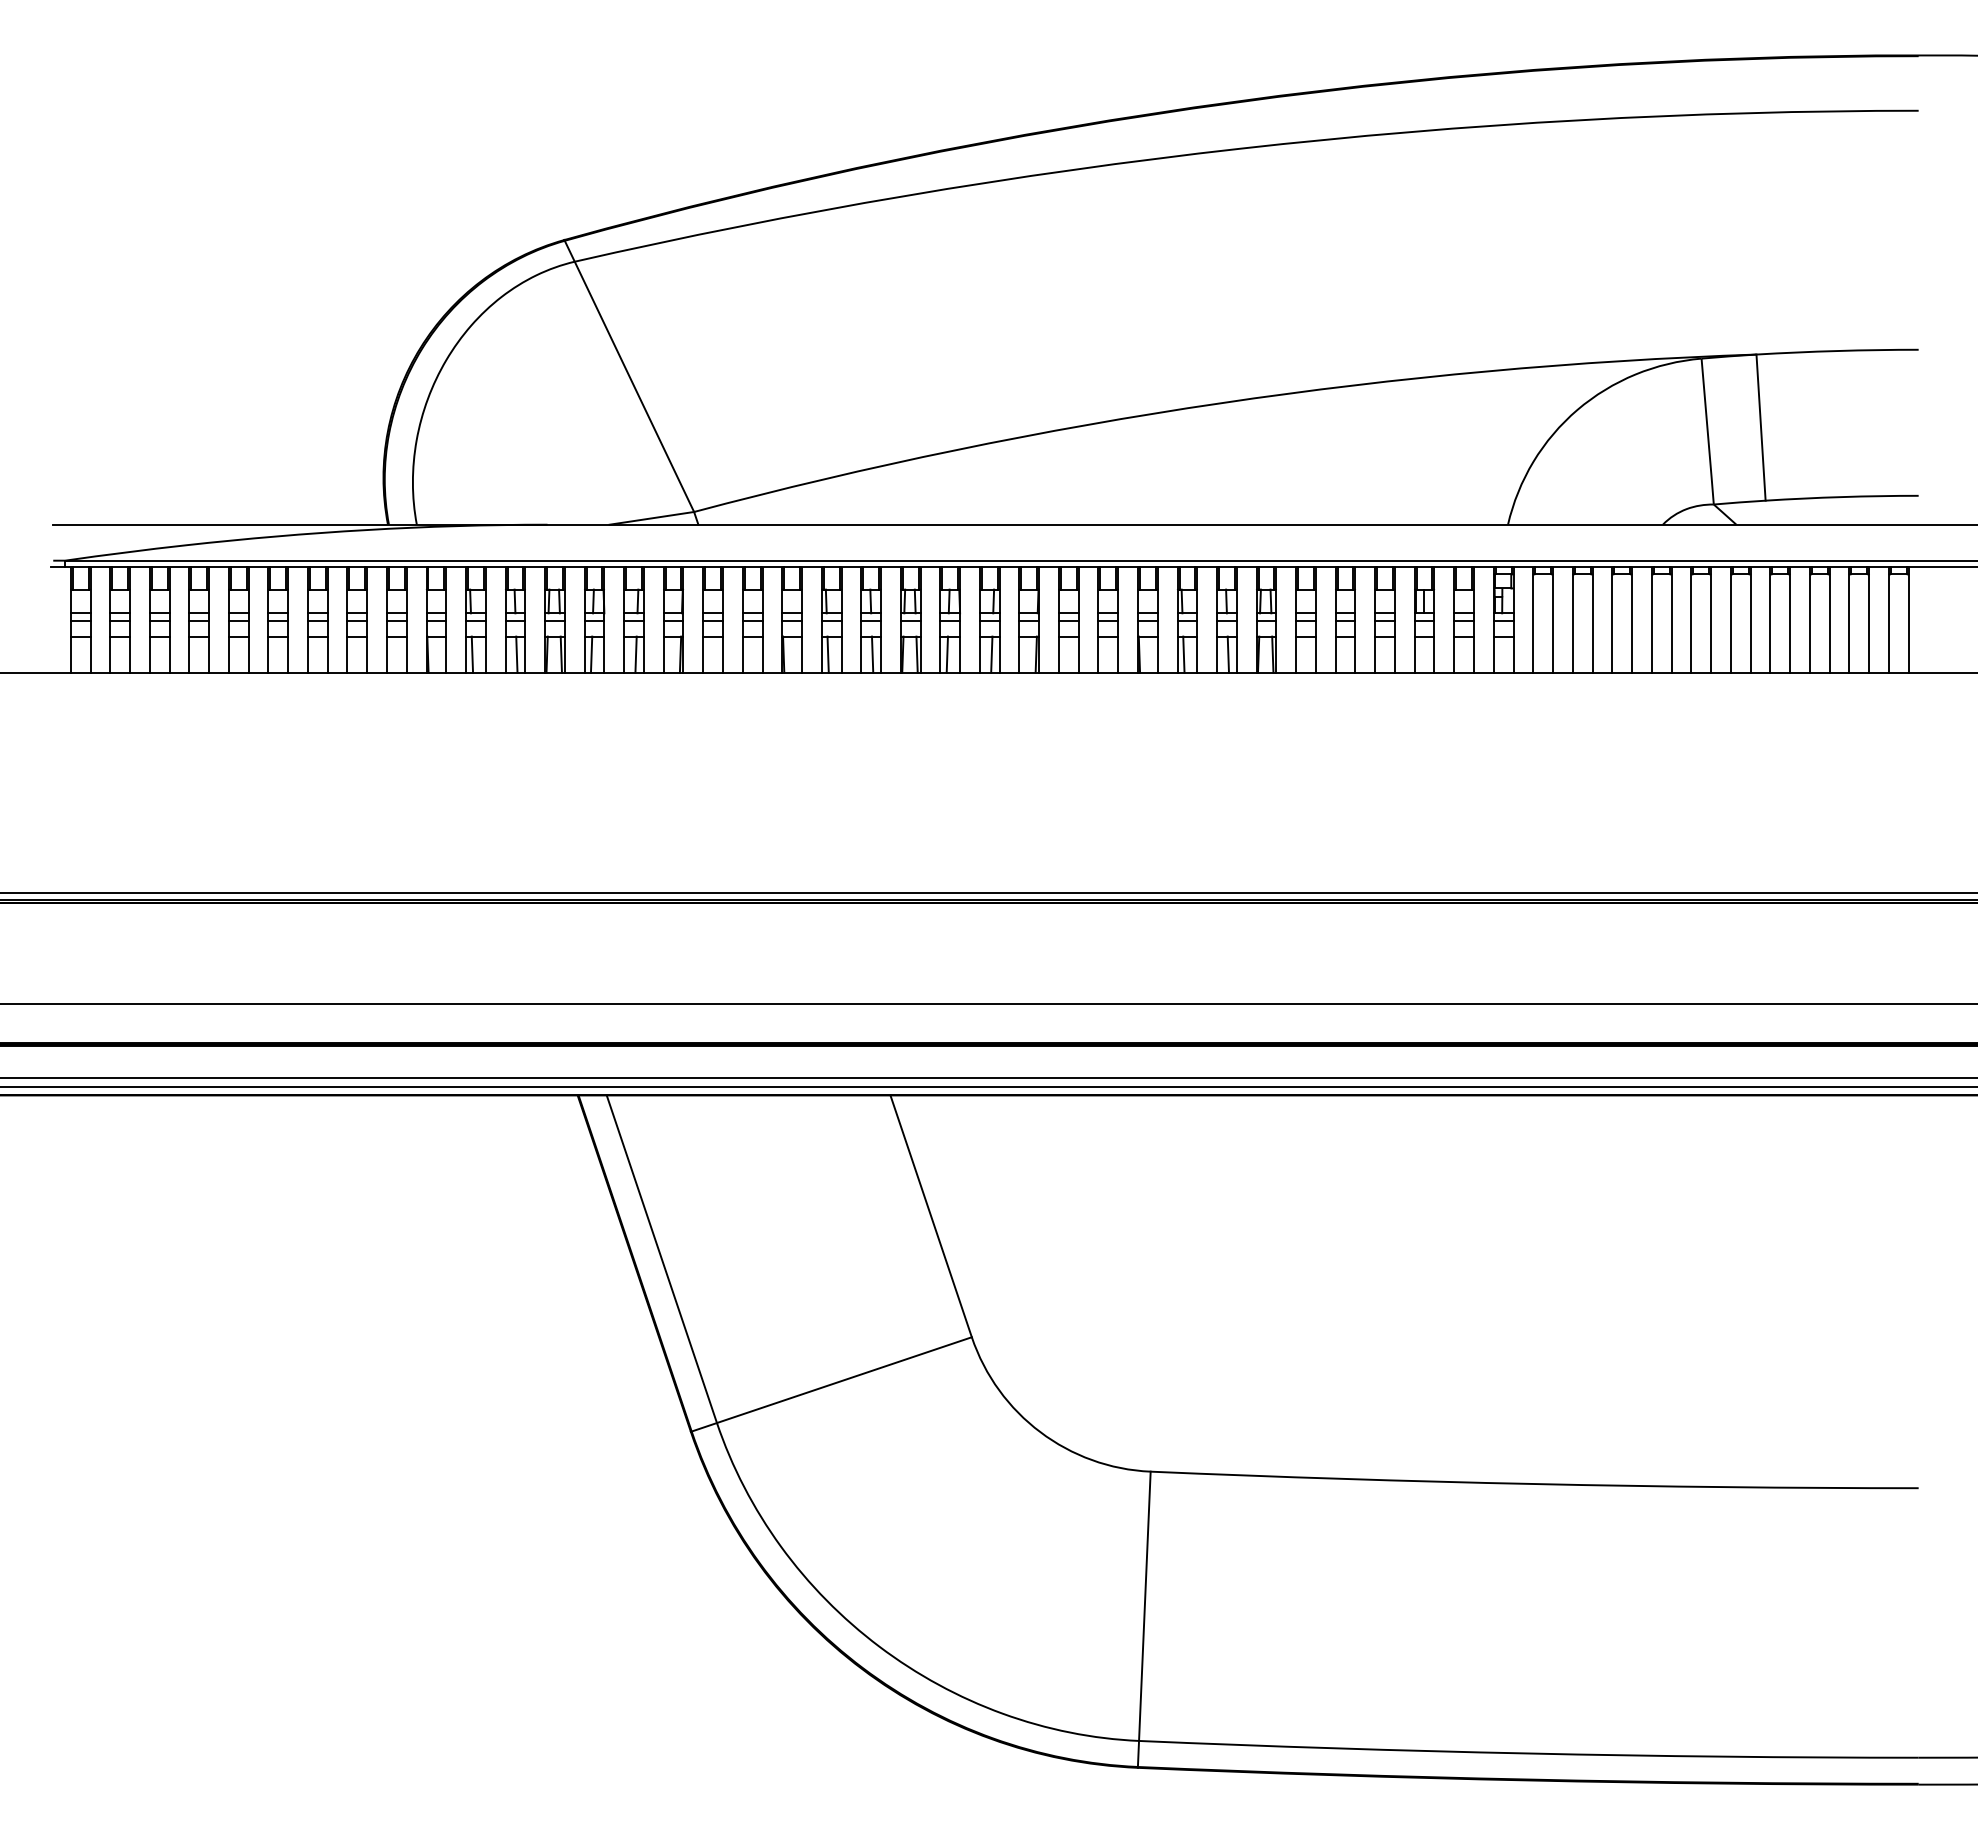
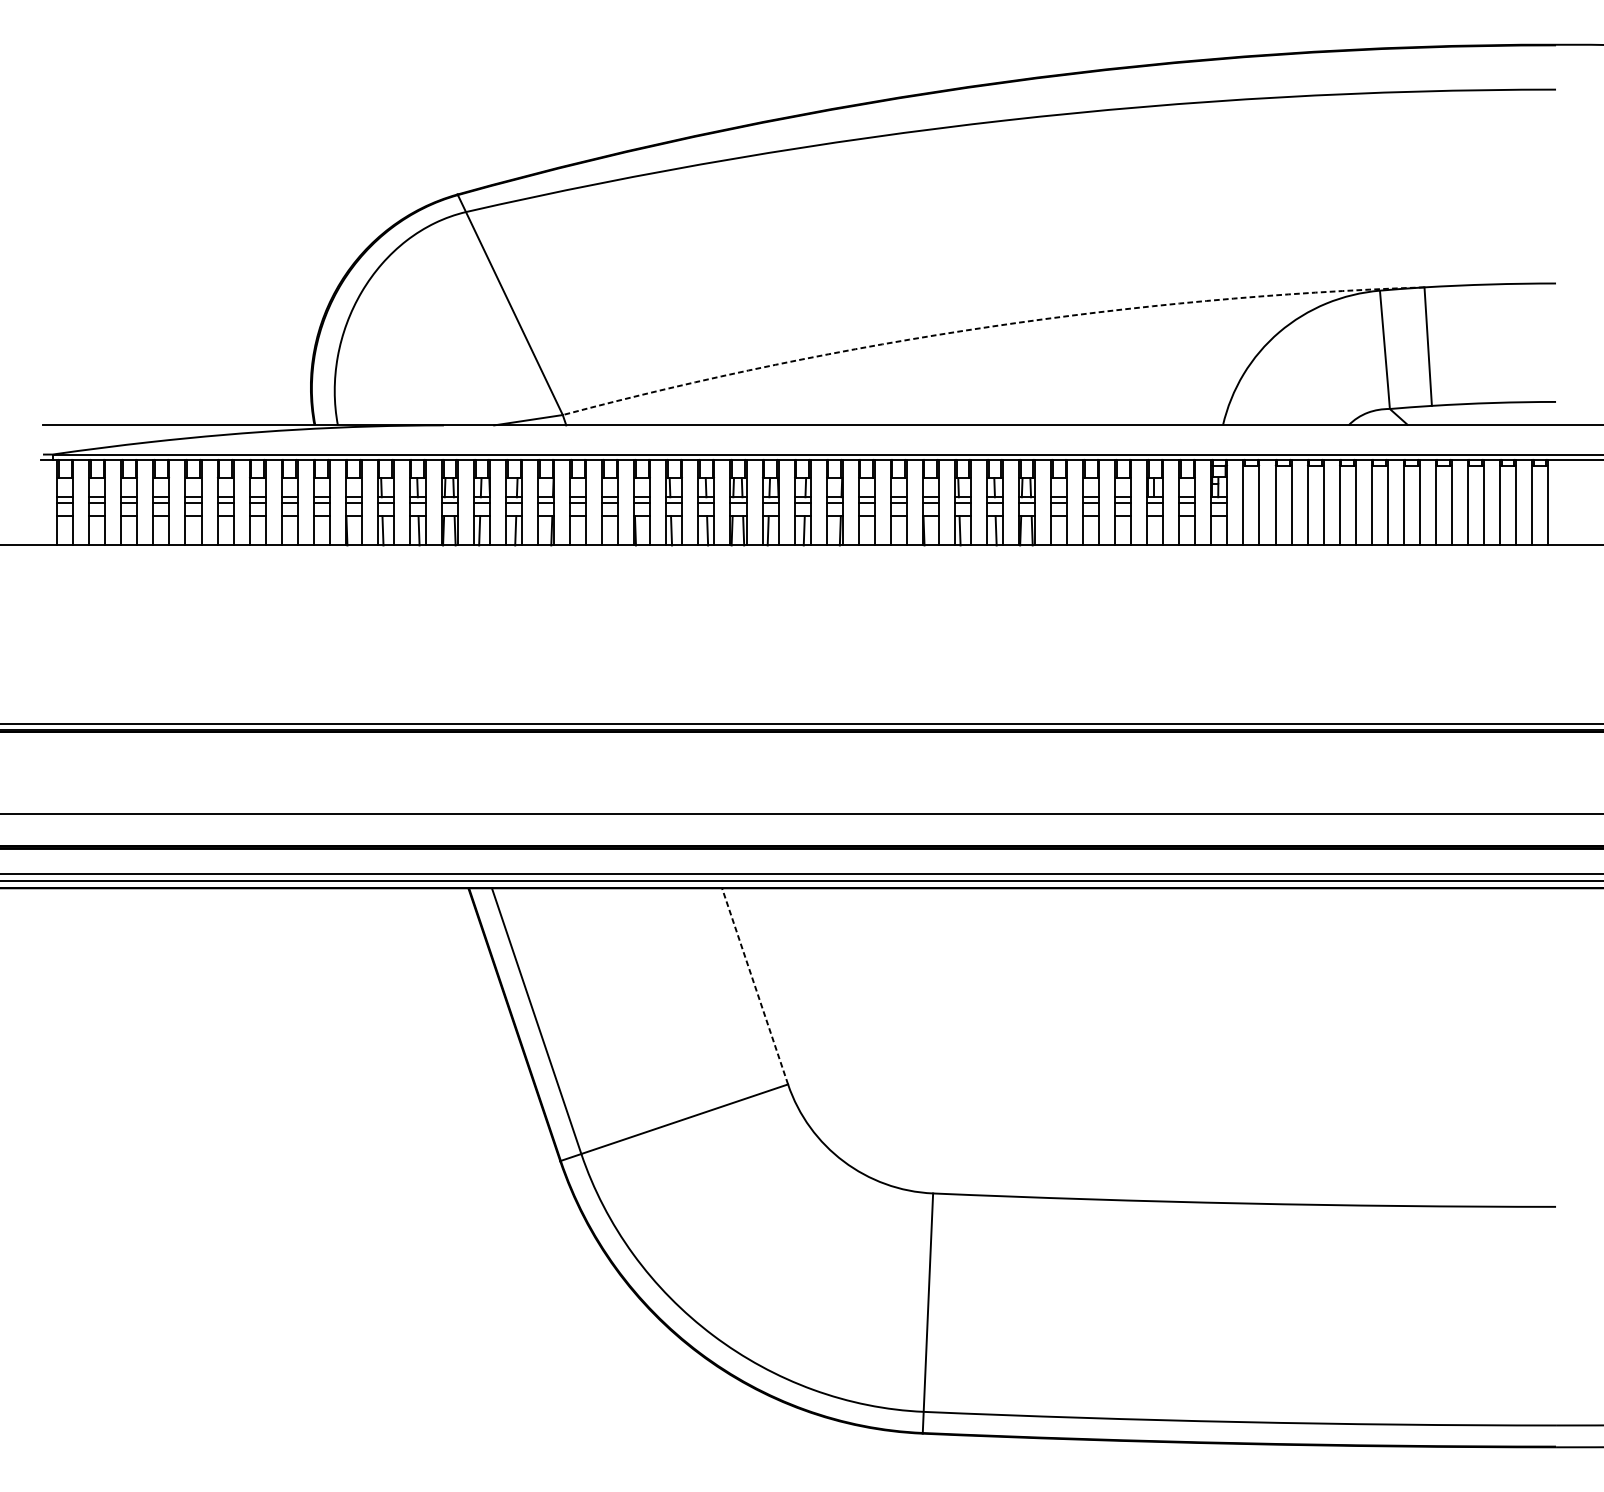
arc: (1220, 403) -> (989, 327), solid -> dashed
line: (931, 1216) -> (755, 986), solid -> dashed

